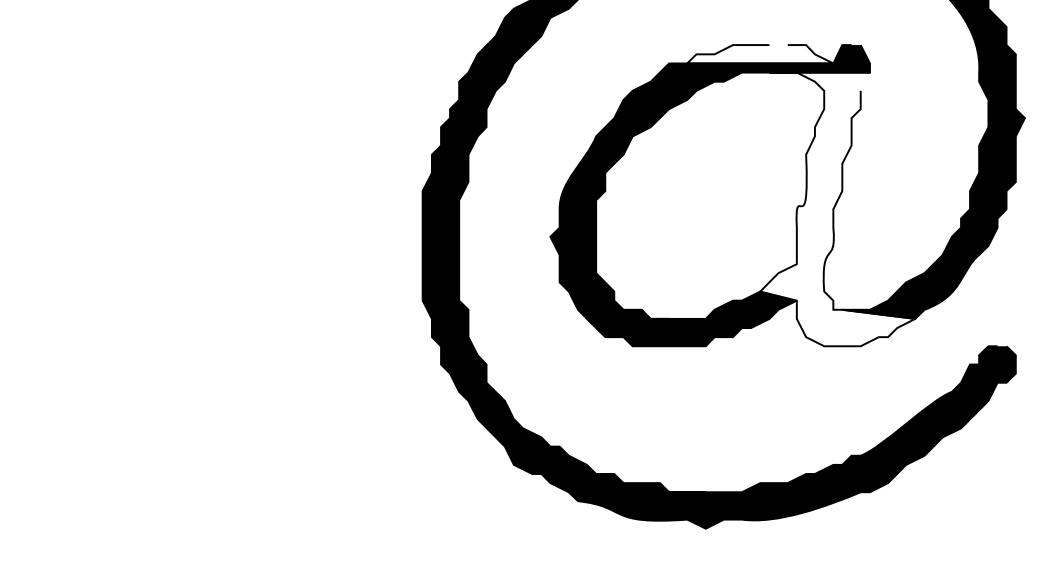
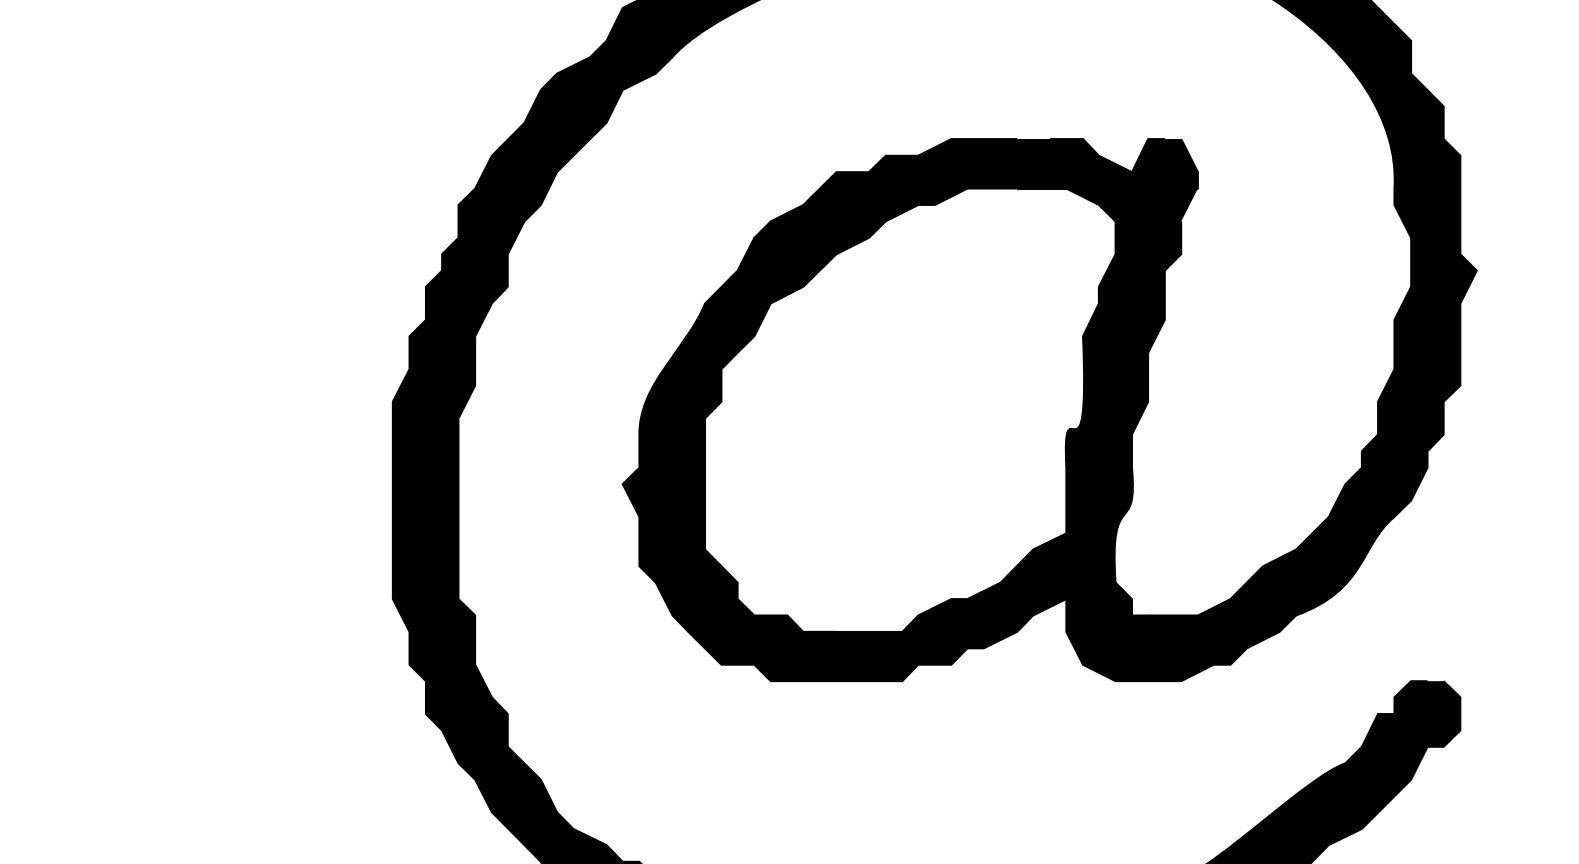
fill: (760, 54) -> (1000, 156), added
fill: (837, 209) -> (1139, 434), added

